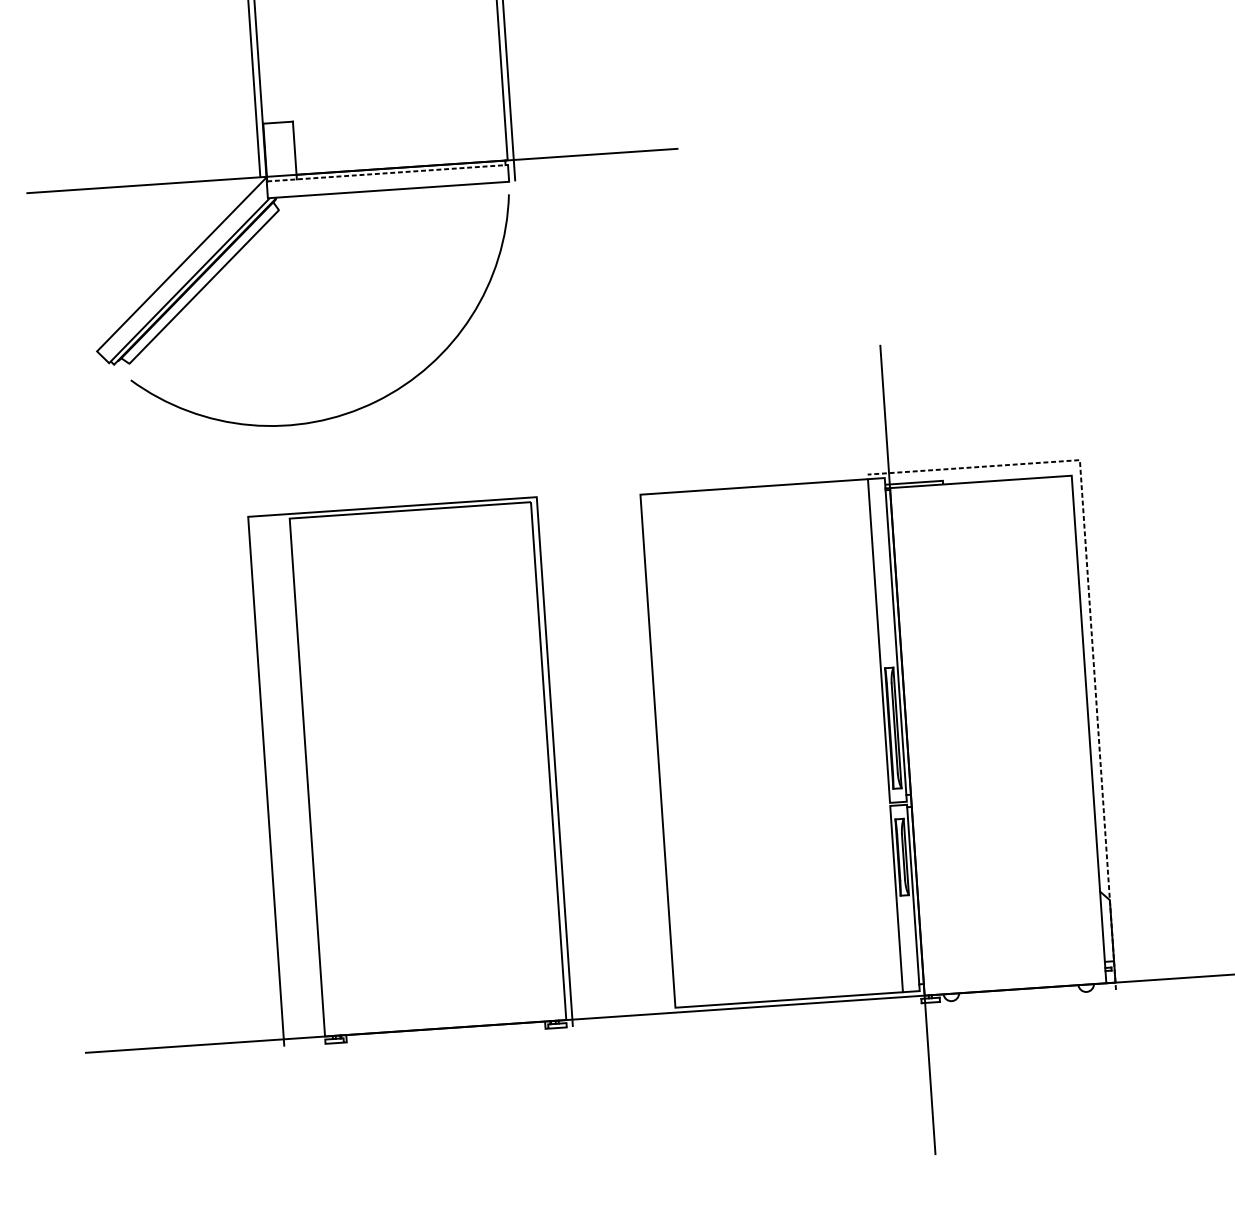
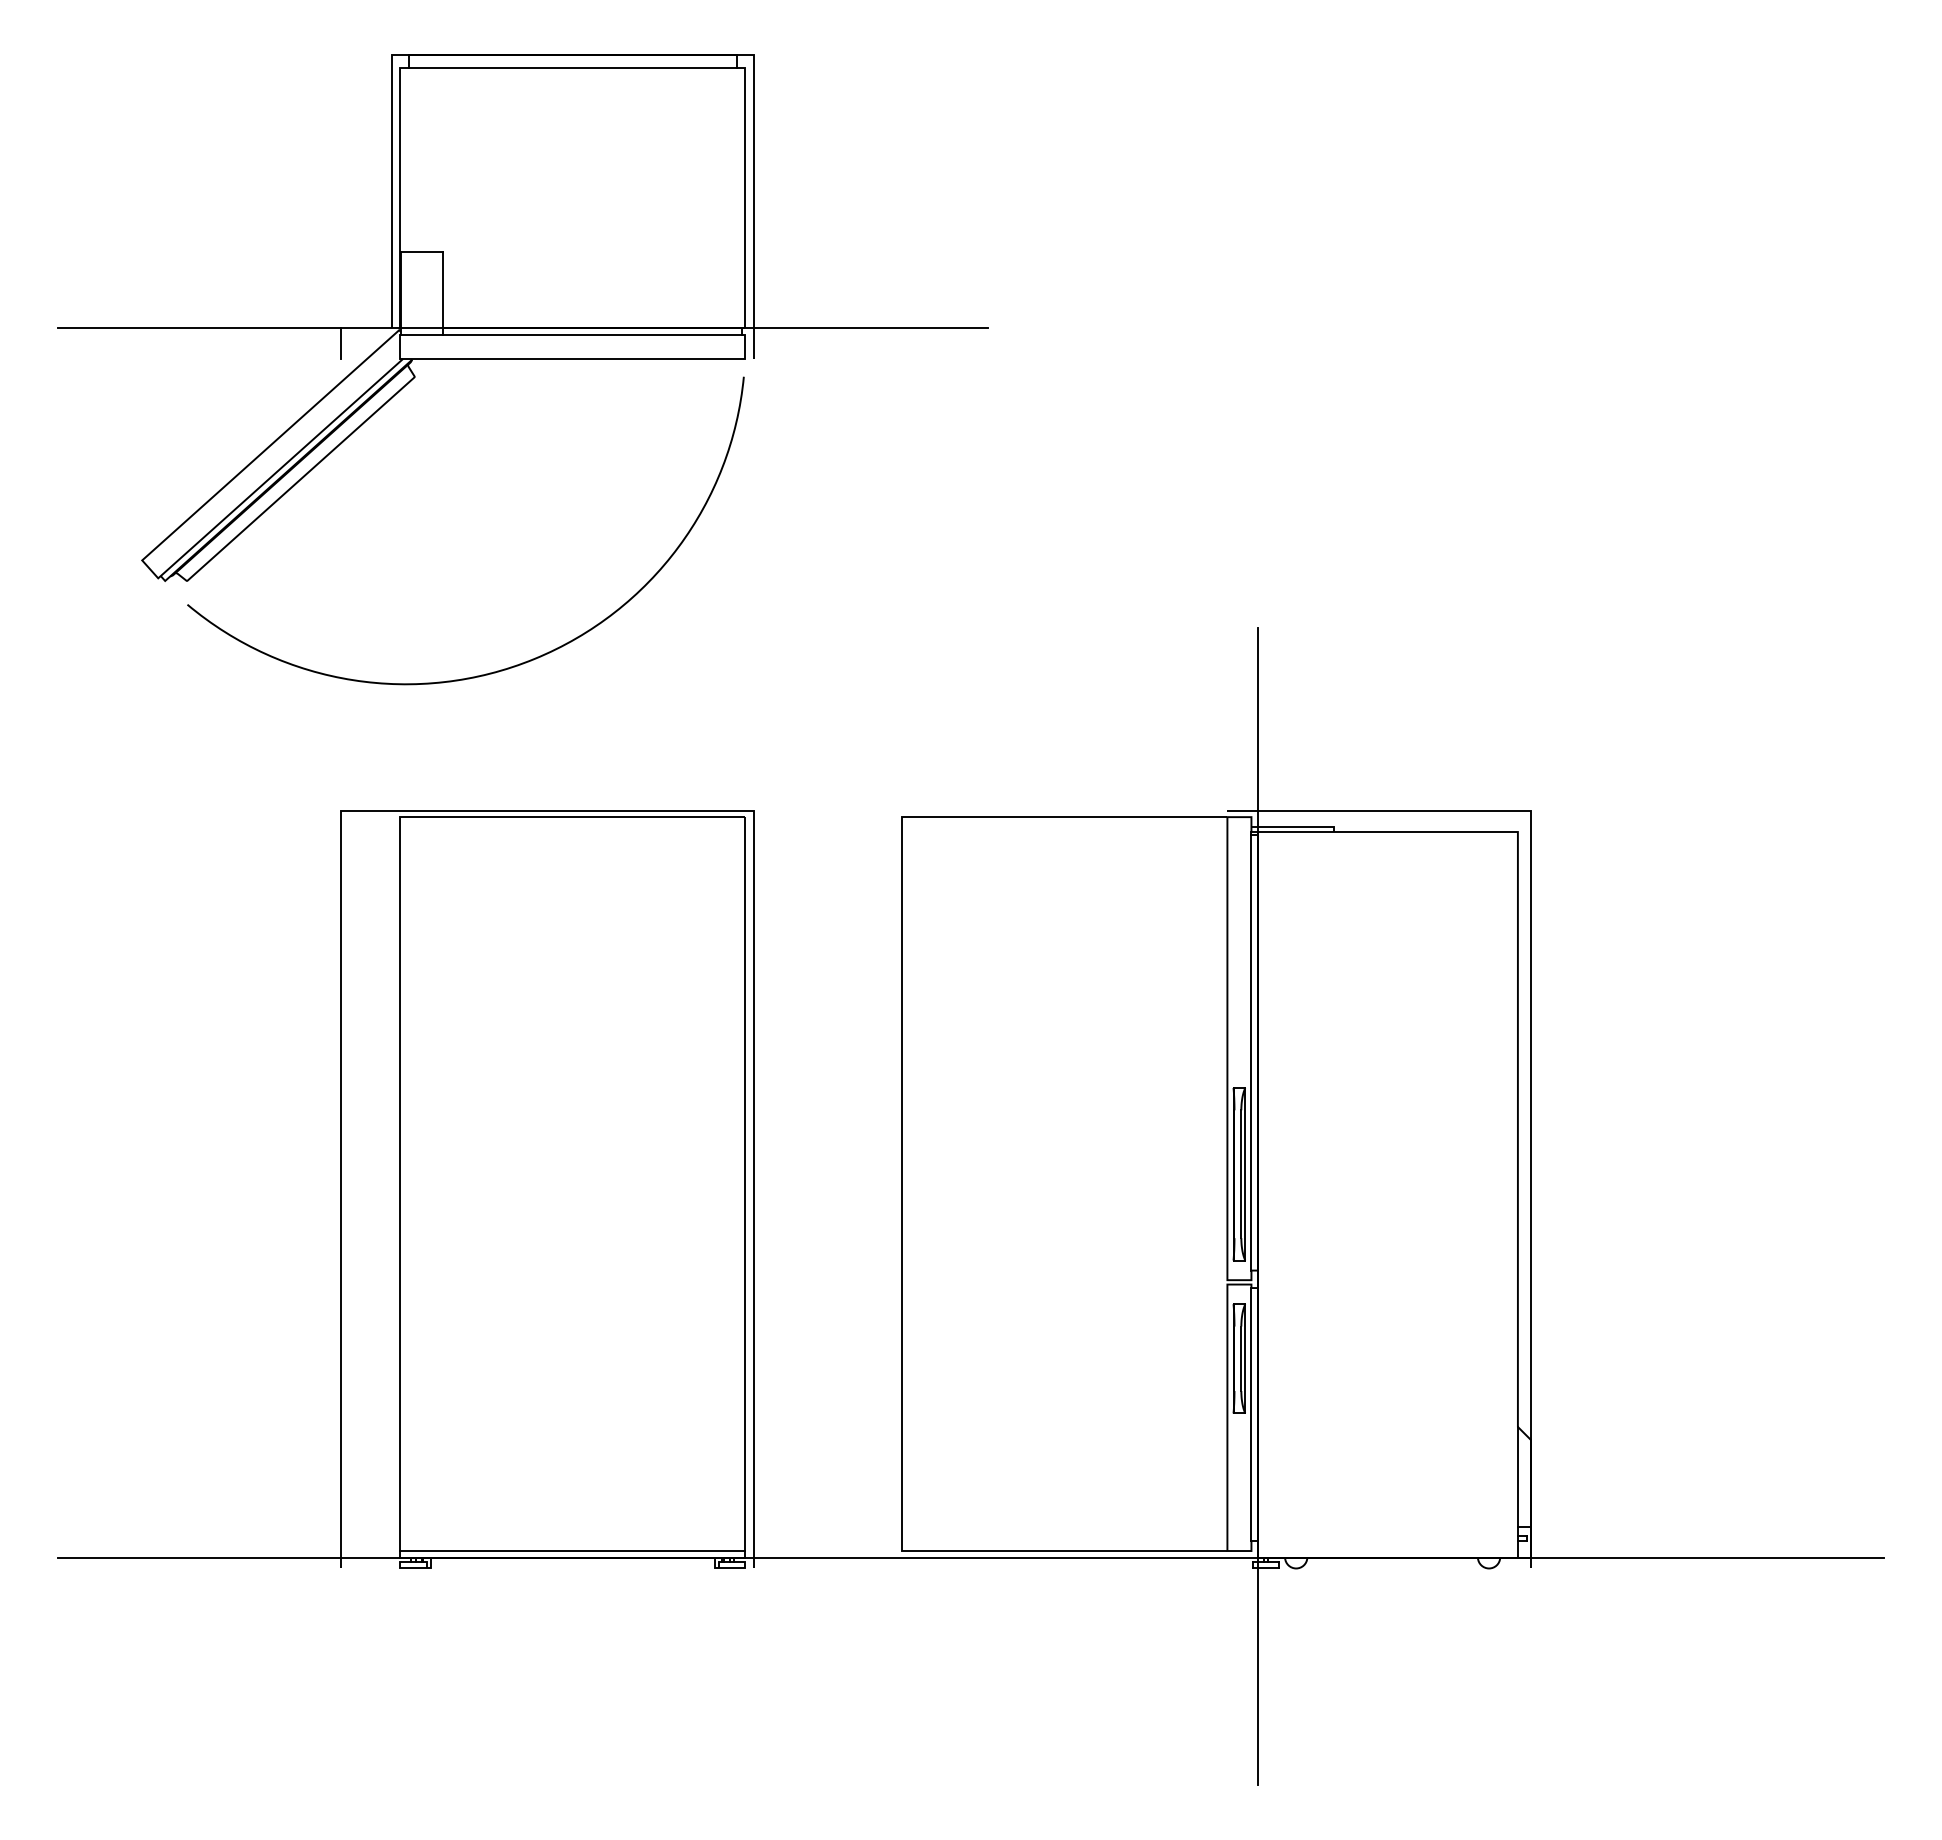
line: (386, 173) -> (571, 334), dashed -> solid
line: (226, 190) -> (341, 343), added
line: (1091, 618) -> (1531, 1036), dashed -> solid
line: (445, 1023) -> (572, 1551), added

